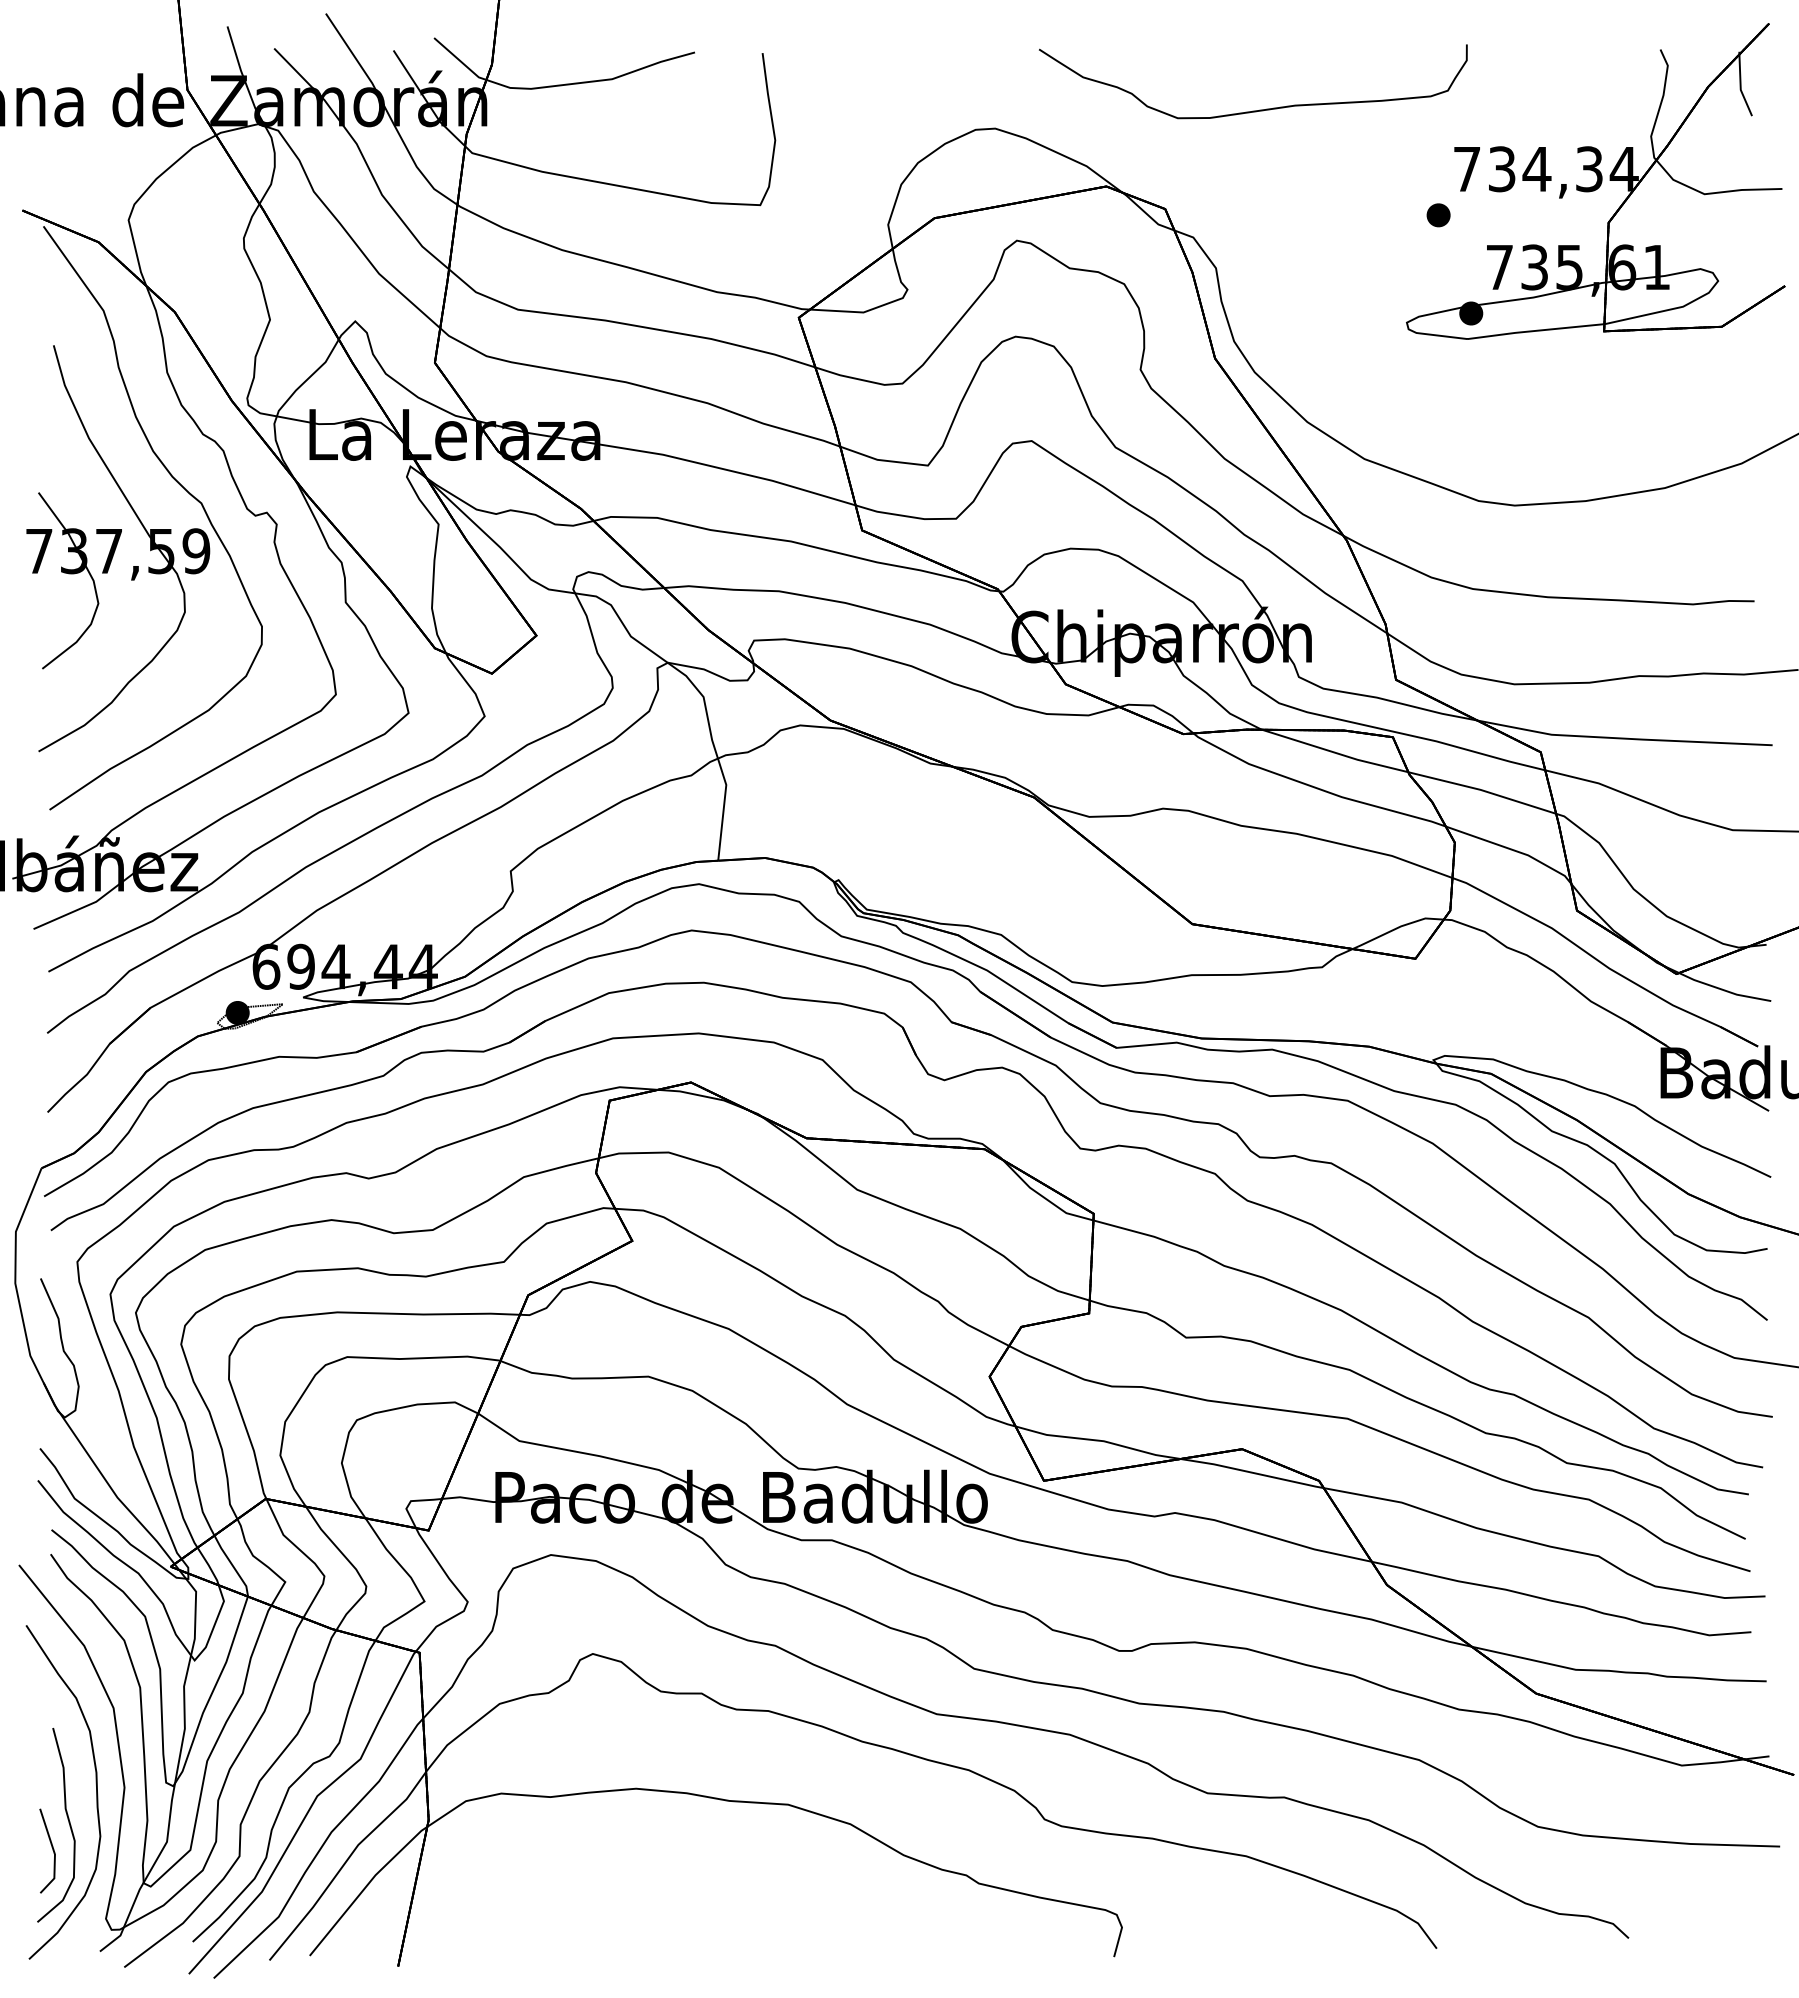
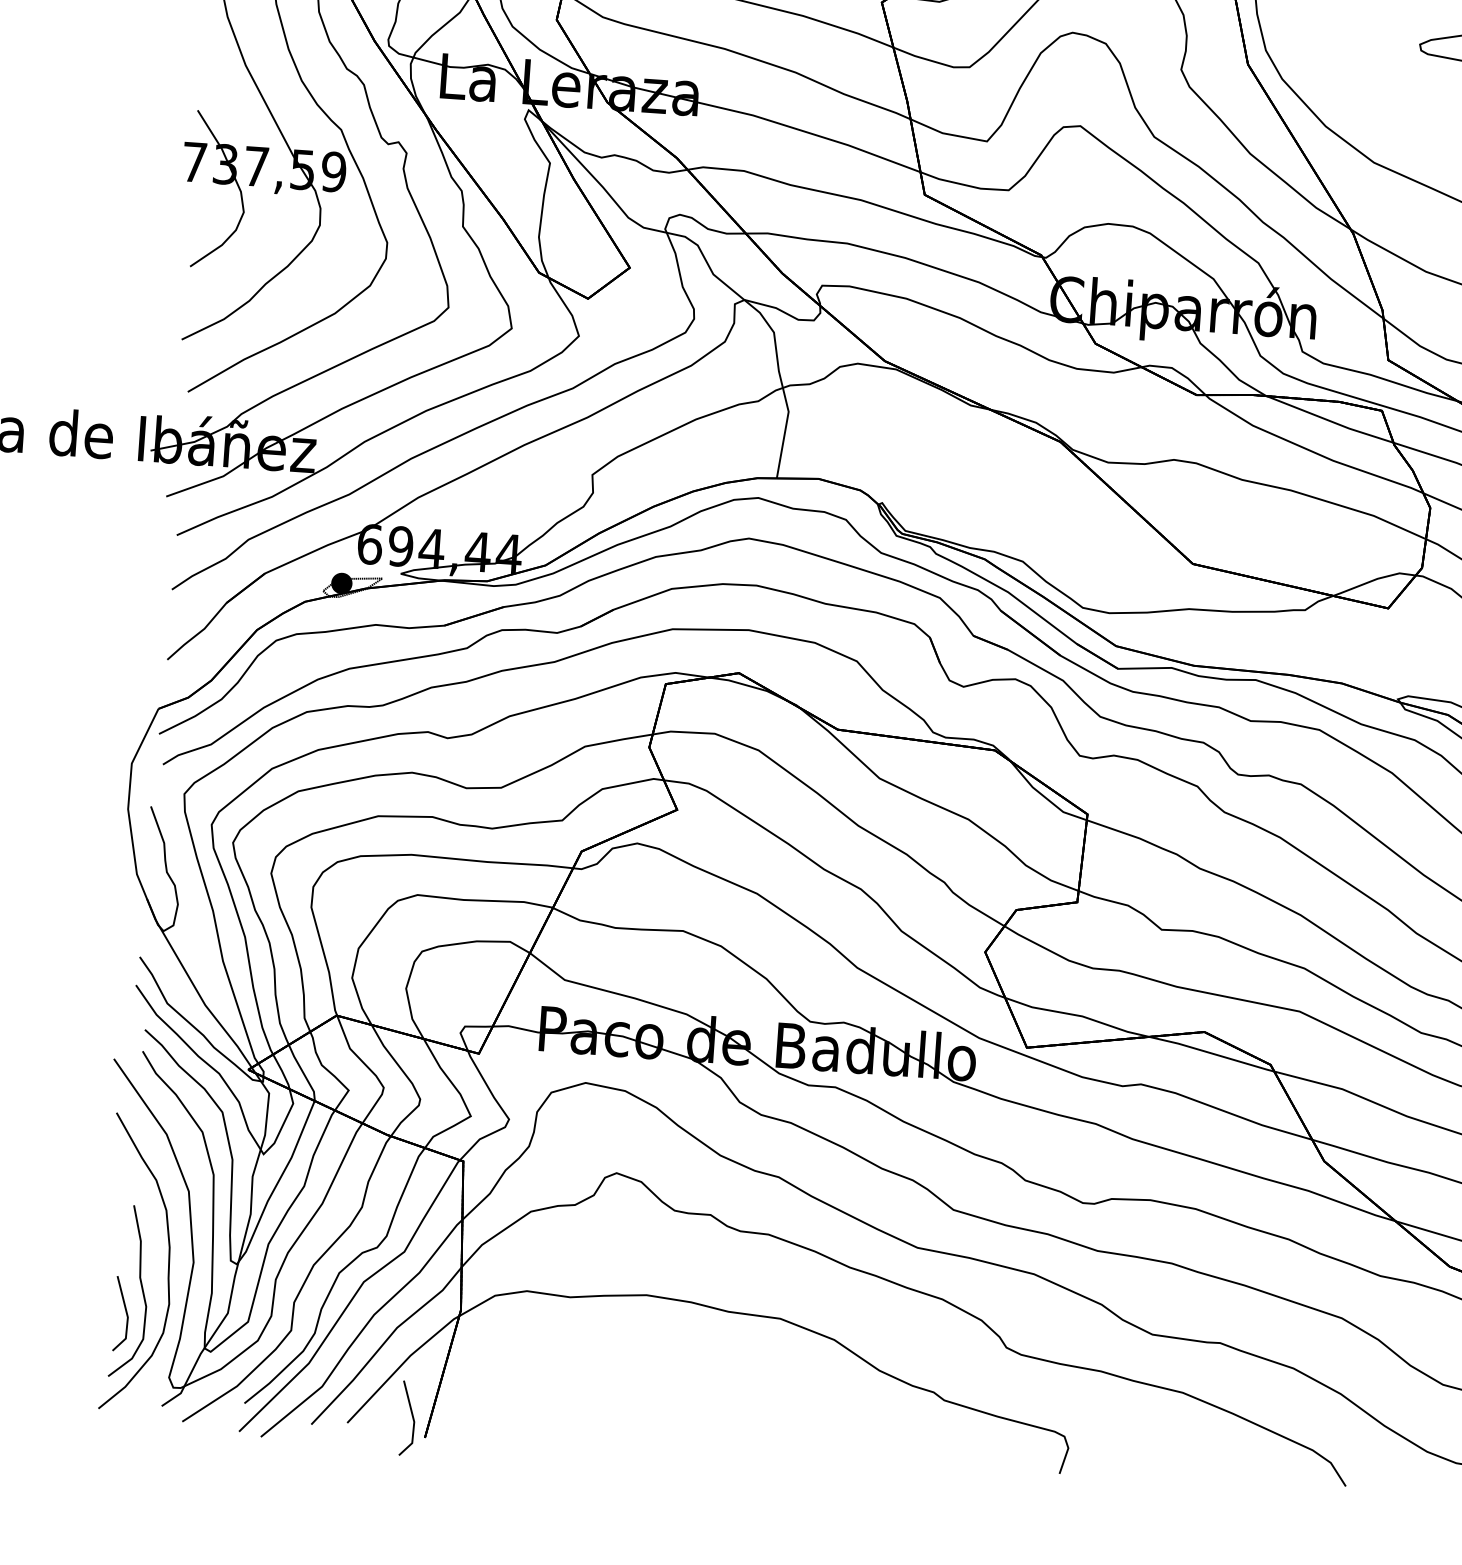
line: (381, 1942) -> (411, 1415), added

